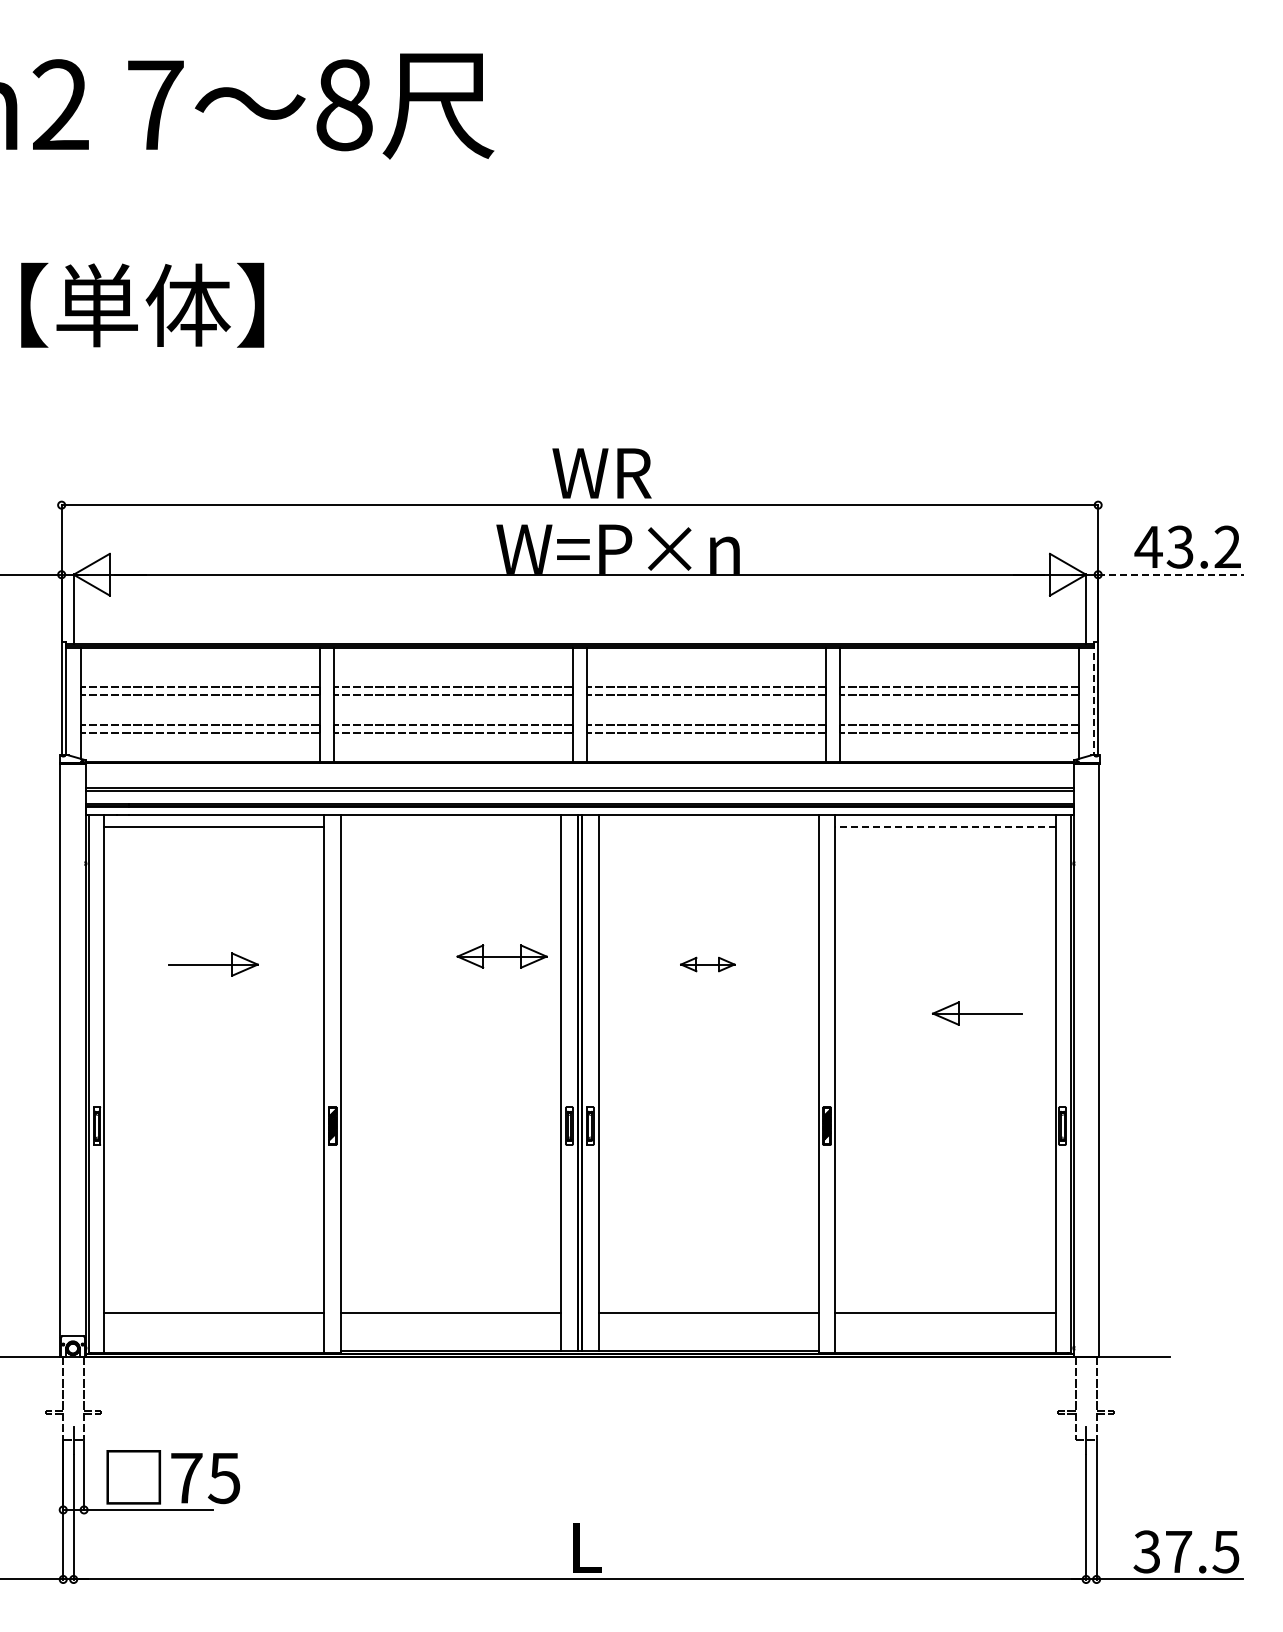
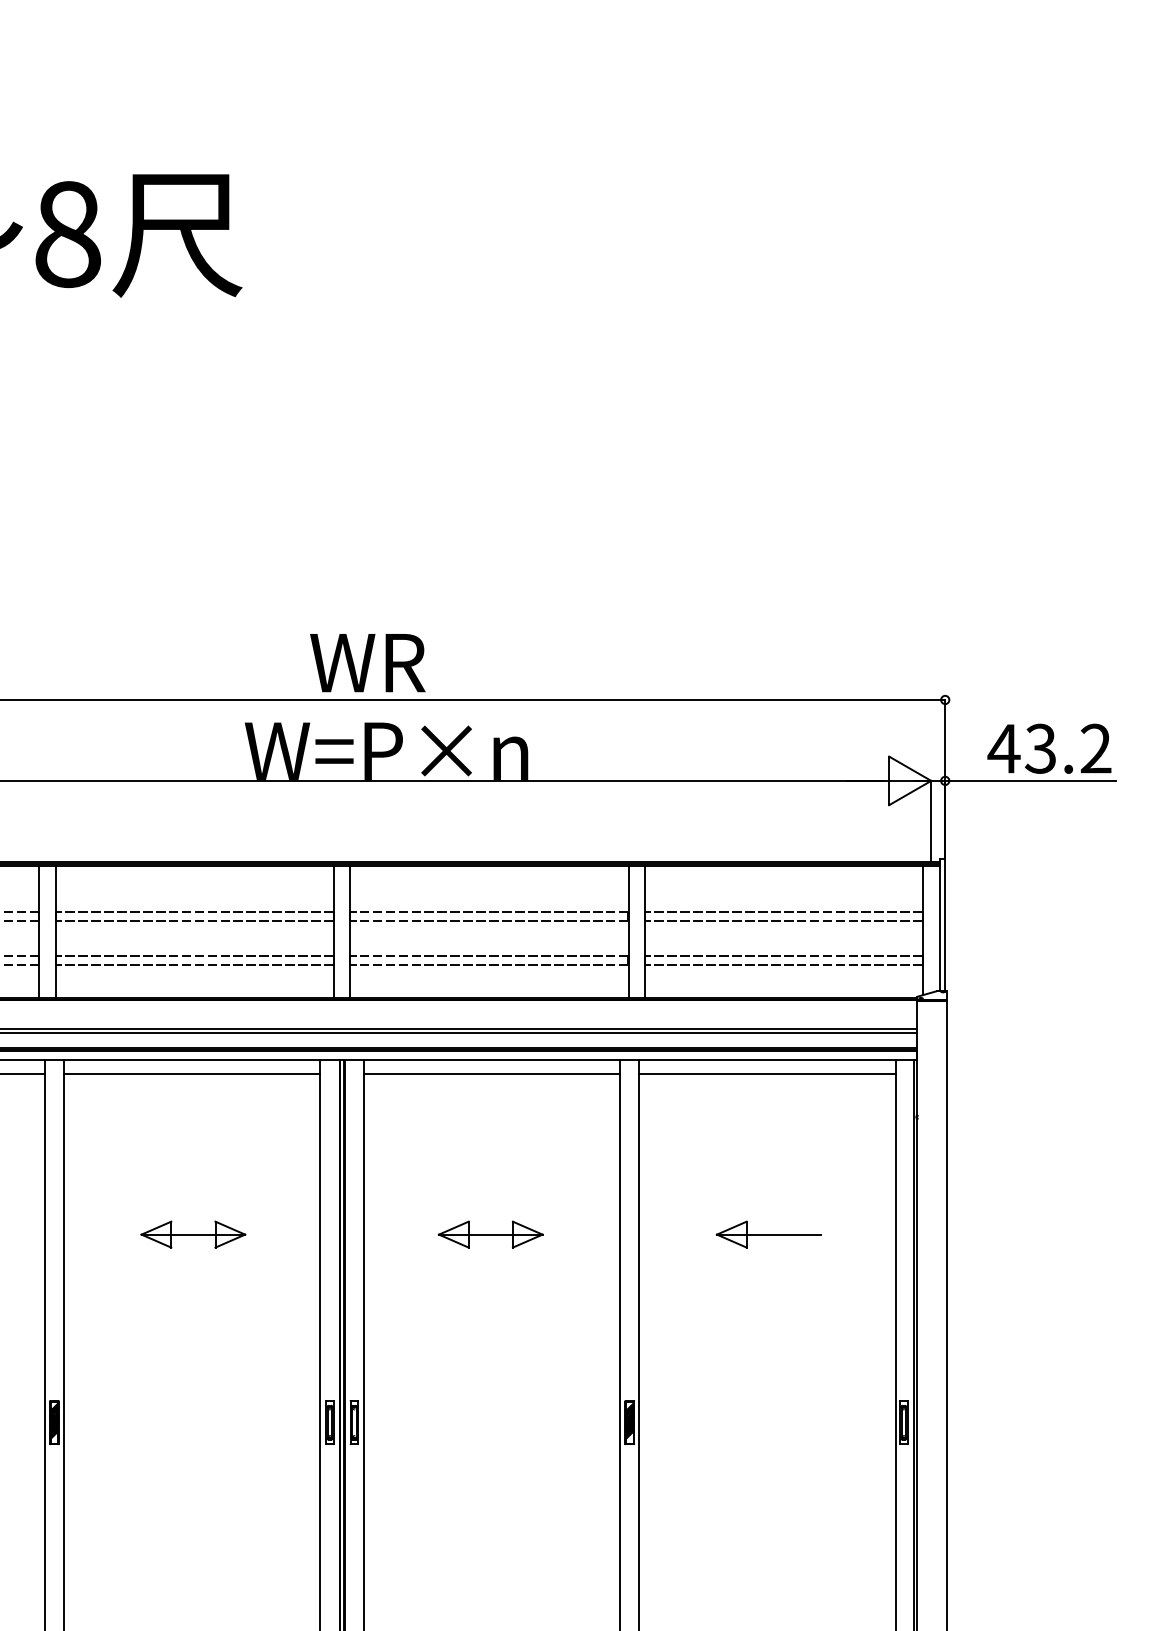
line: (1171, 574) -> (1030, 780), dashed -> solid
line: (1093, 698) -> (939, 924), dashed -> solid
line: (451, 826) -> (192, 1073), added
line: (708, 826) -> (491, 1073), added
line: (945, 826) -> (767, 1073), dashed -> solid
part: (501, 956) -> (192, 1234), moved
part: (707, 964) -> (490, 1234), size x1.67
part: (977, 1013) -> (768, 1234), moved

